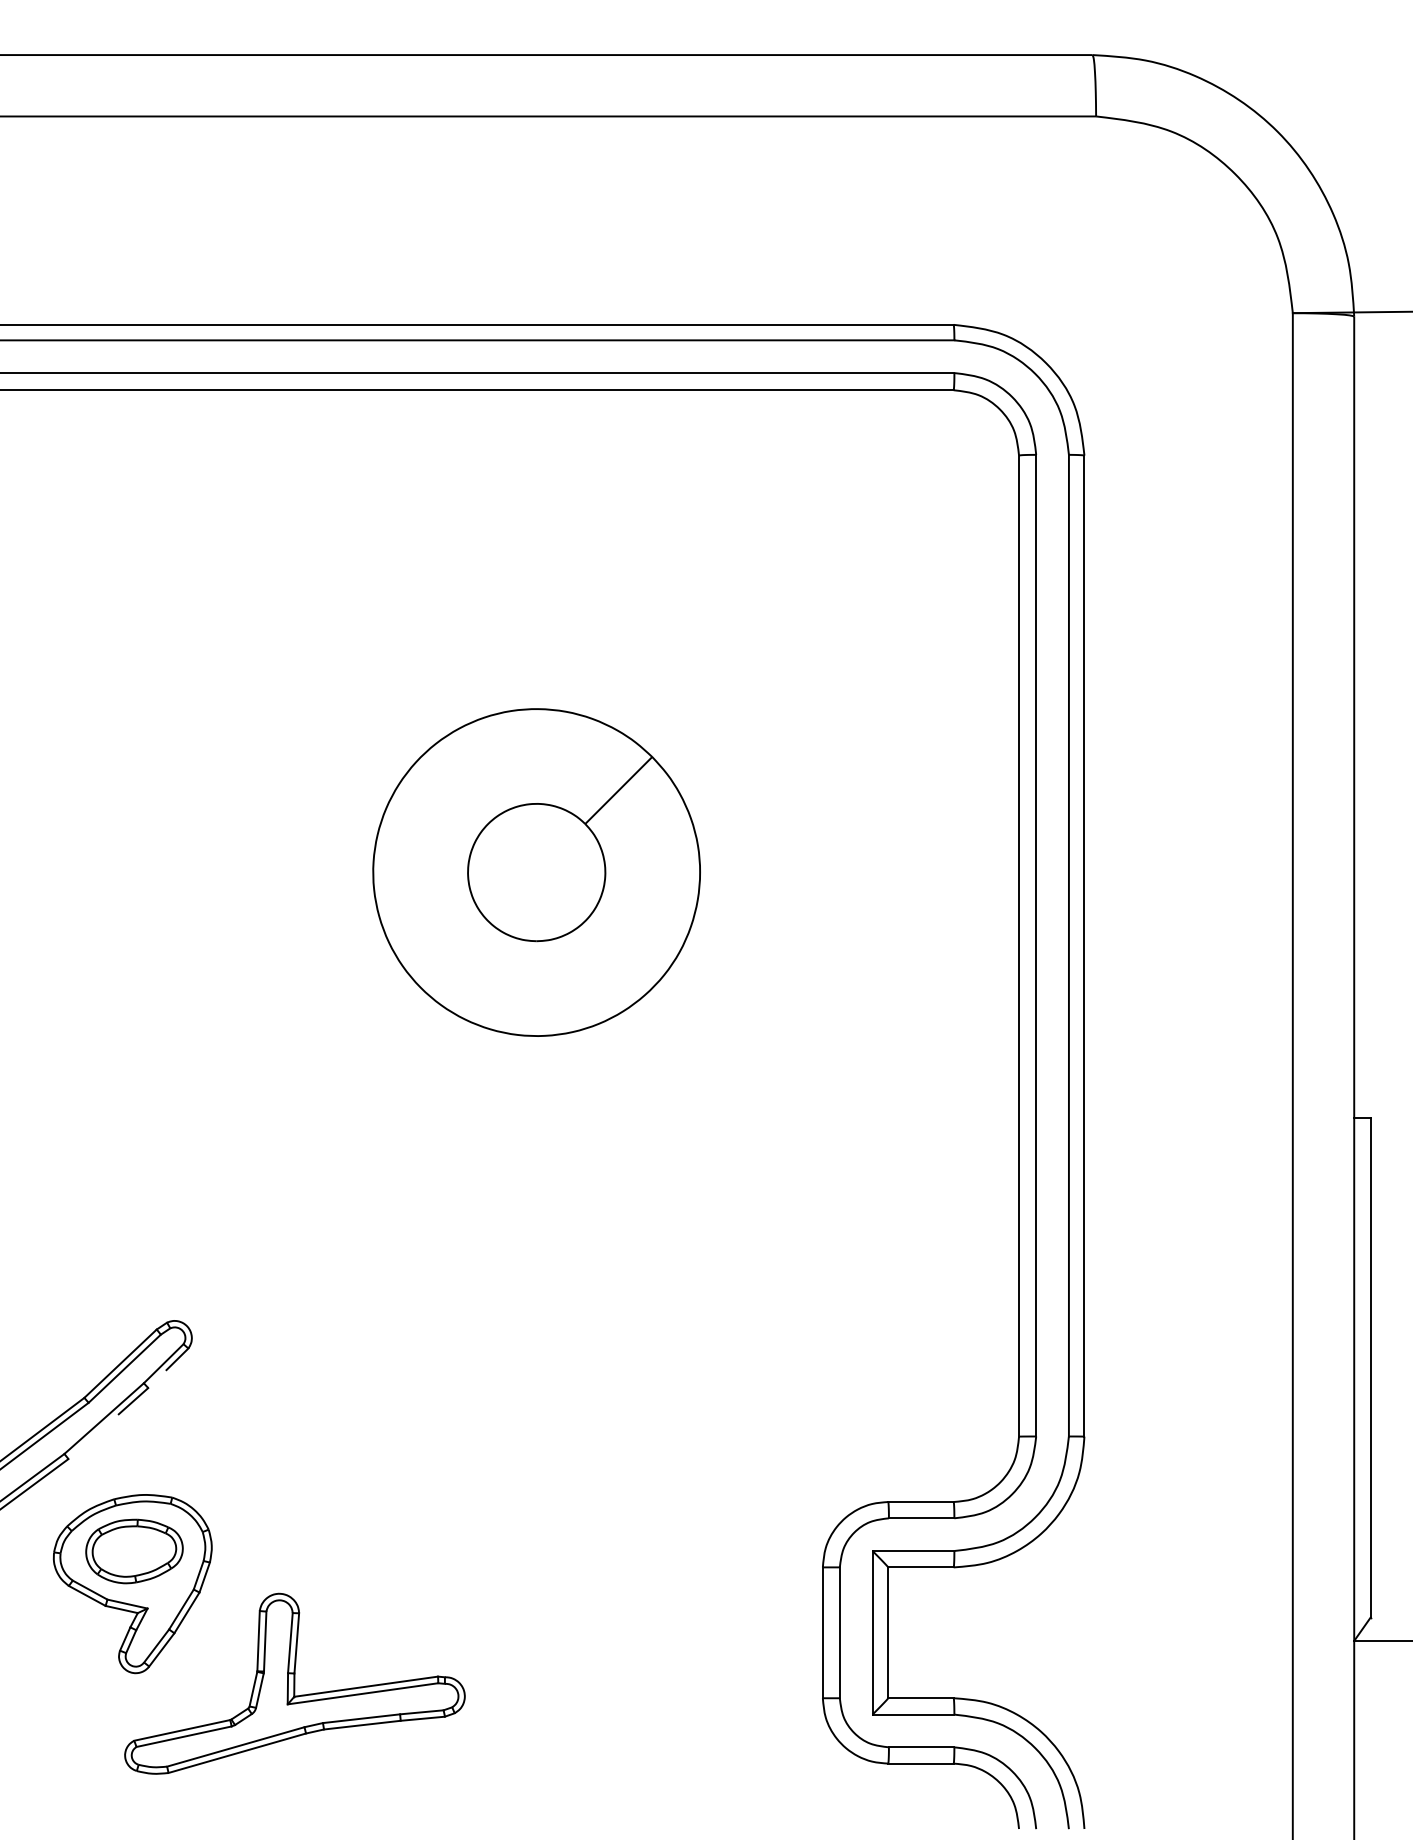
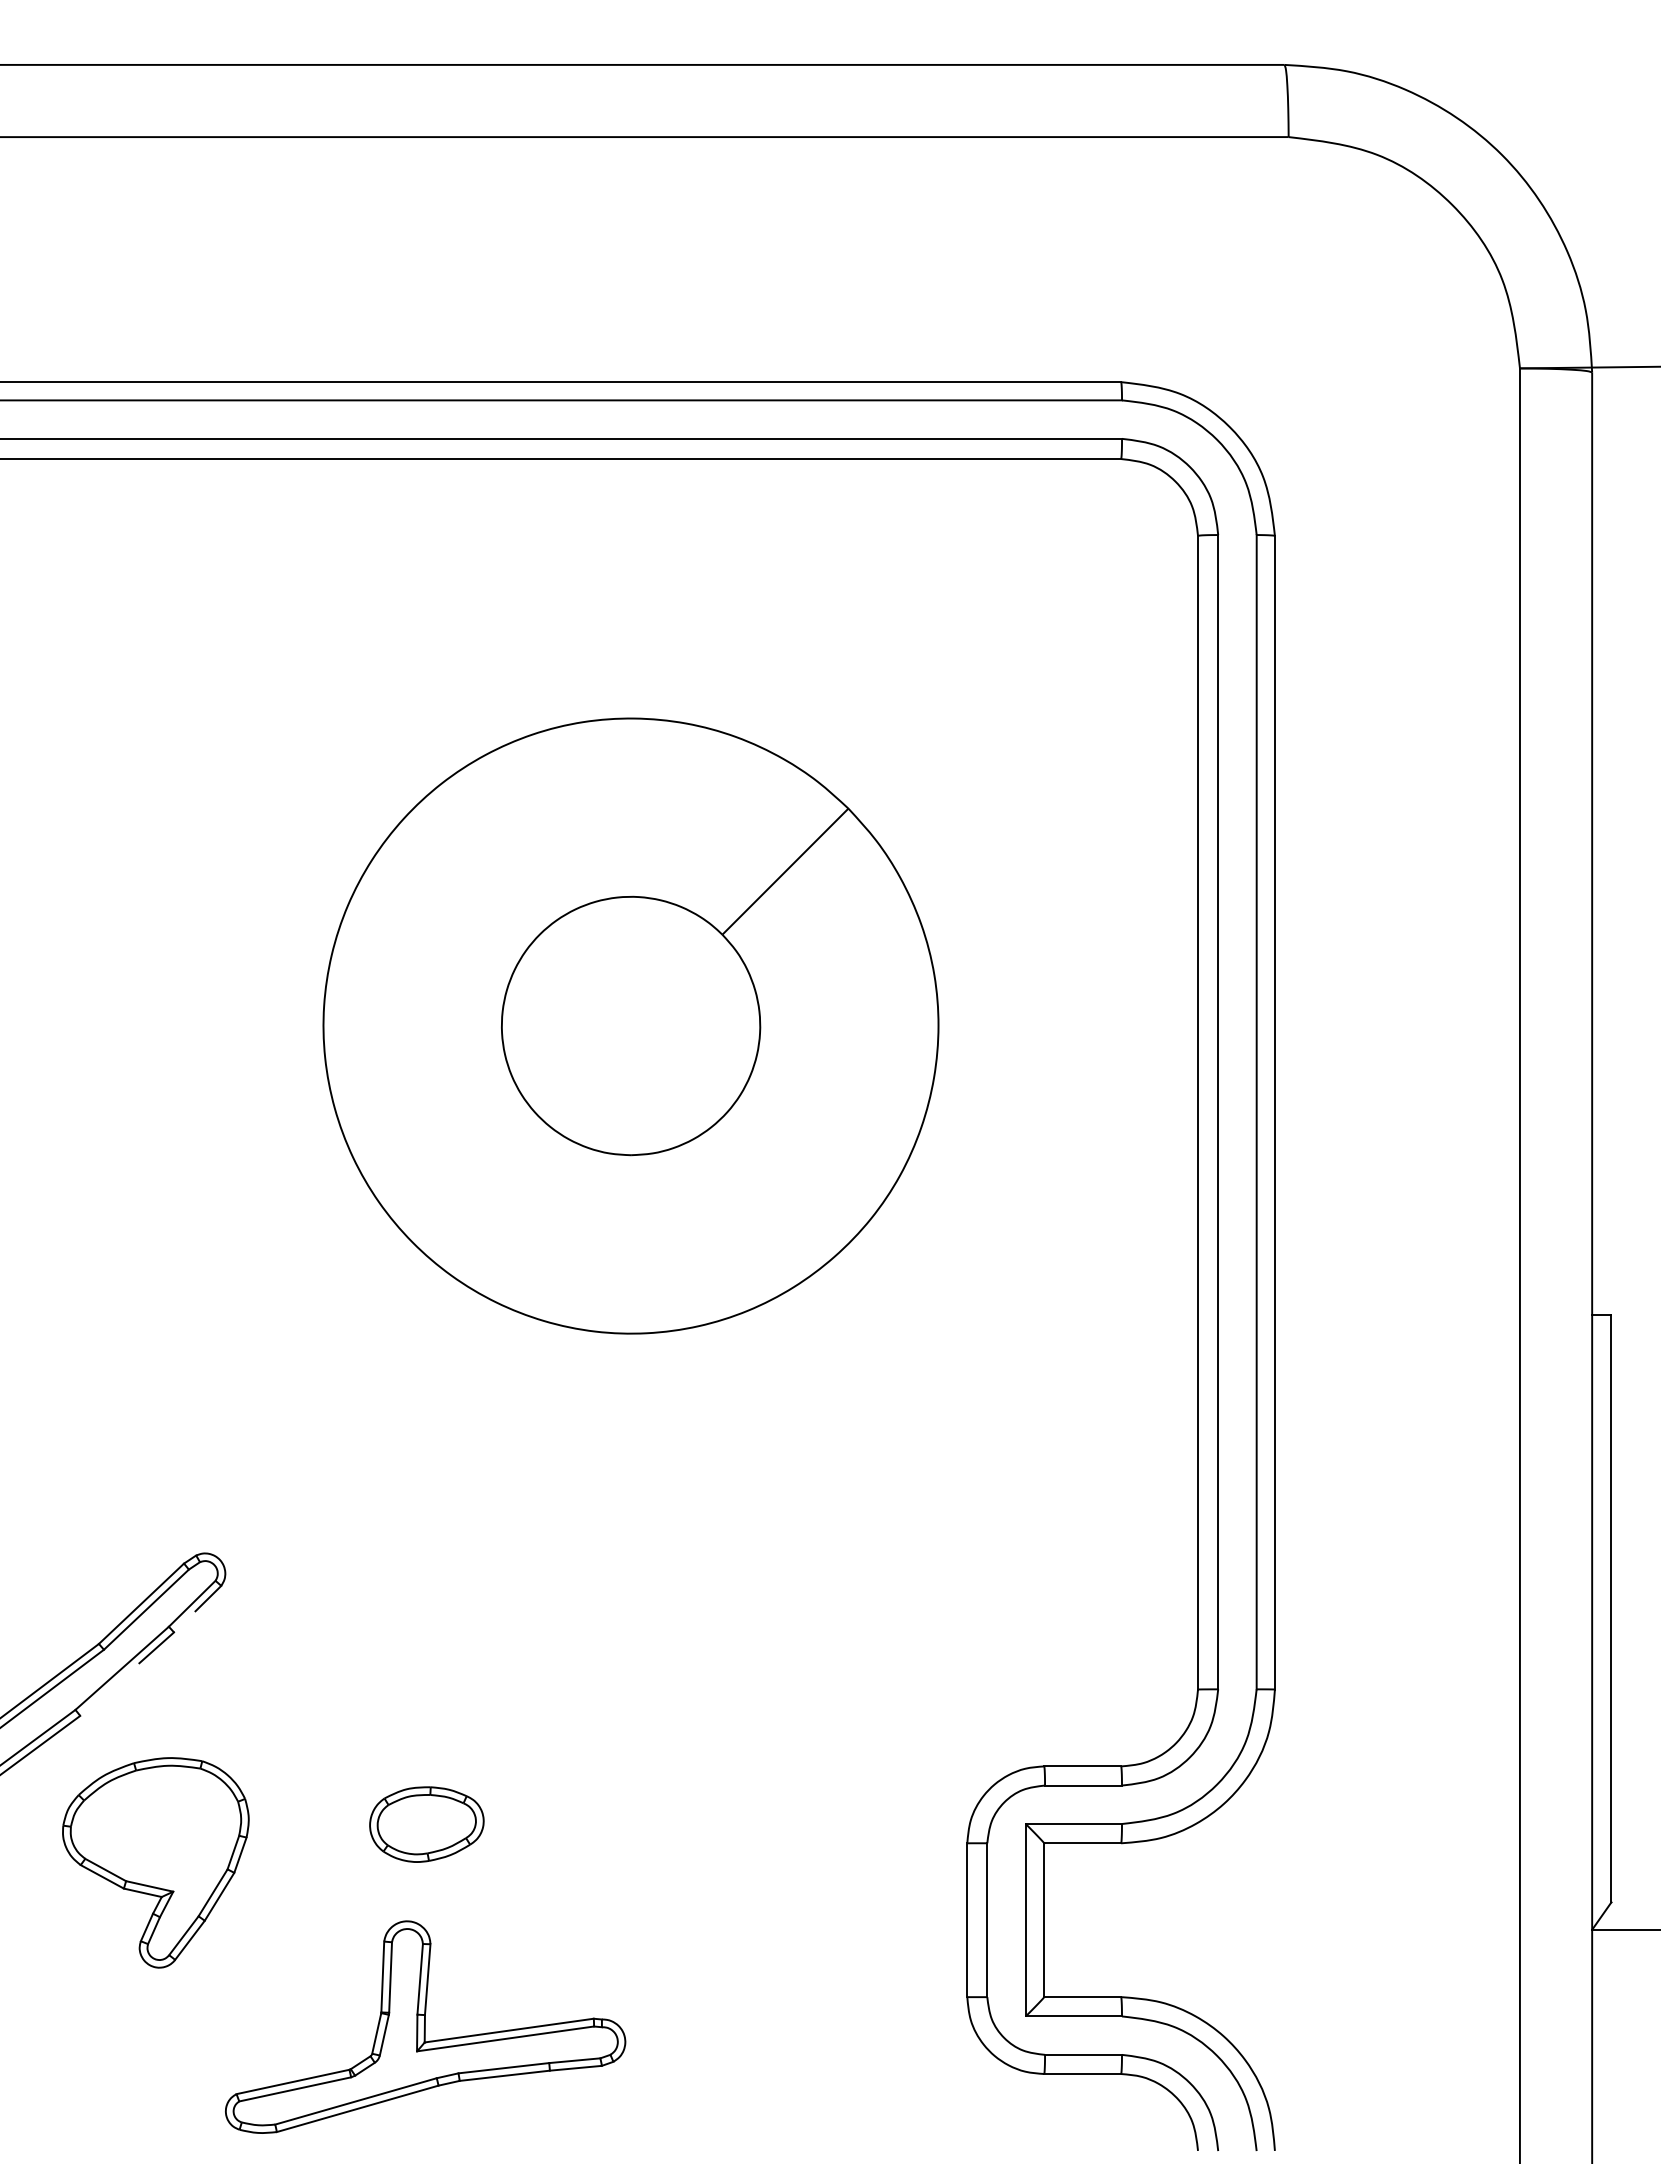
part: (536, 872) -> (630, 1026), size x1.6
part: (134, 1551) -> (426, 1824), moved
part: (294, 1683) -> (425, 2026), moved

